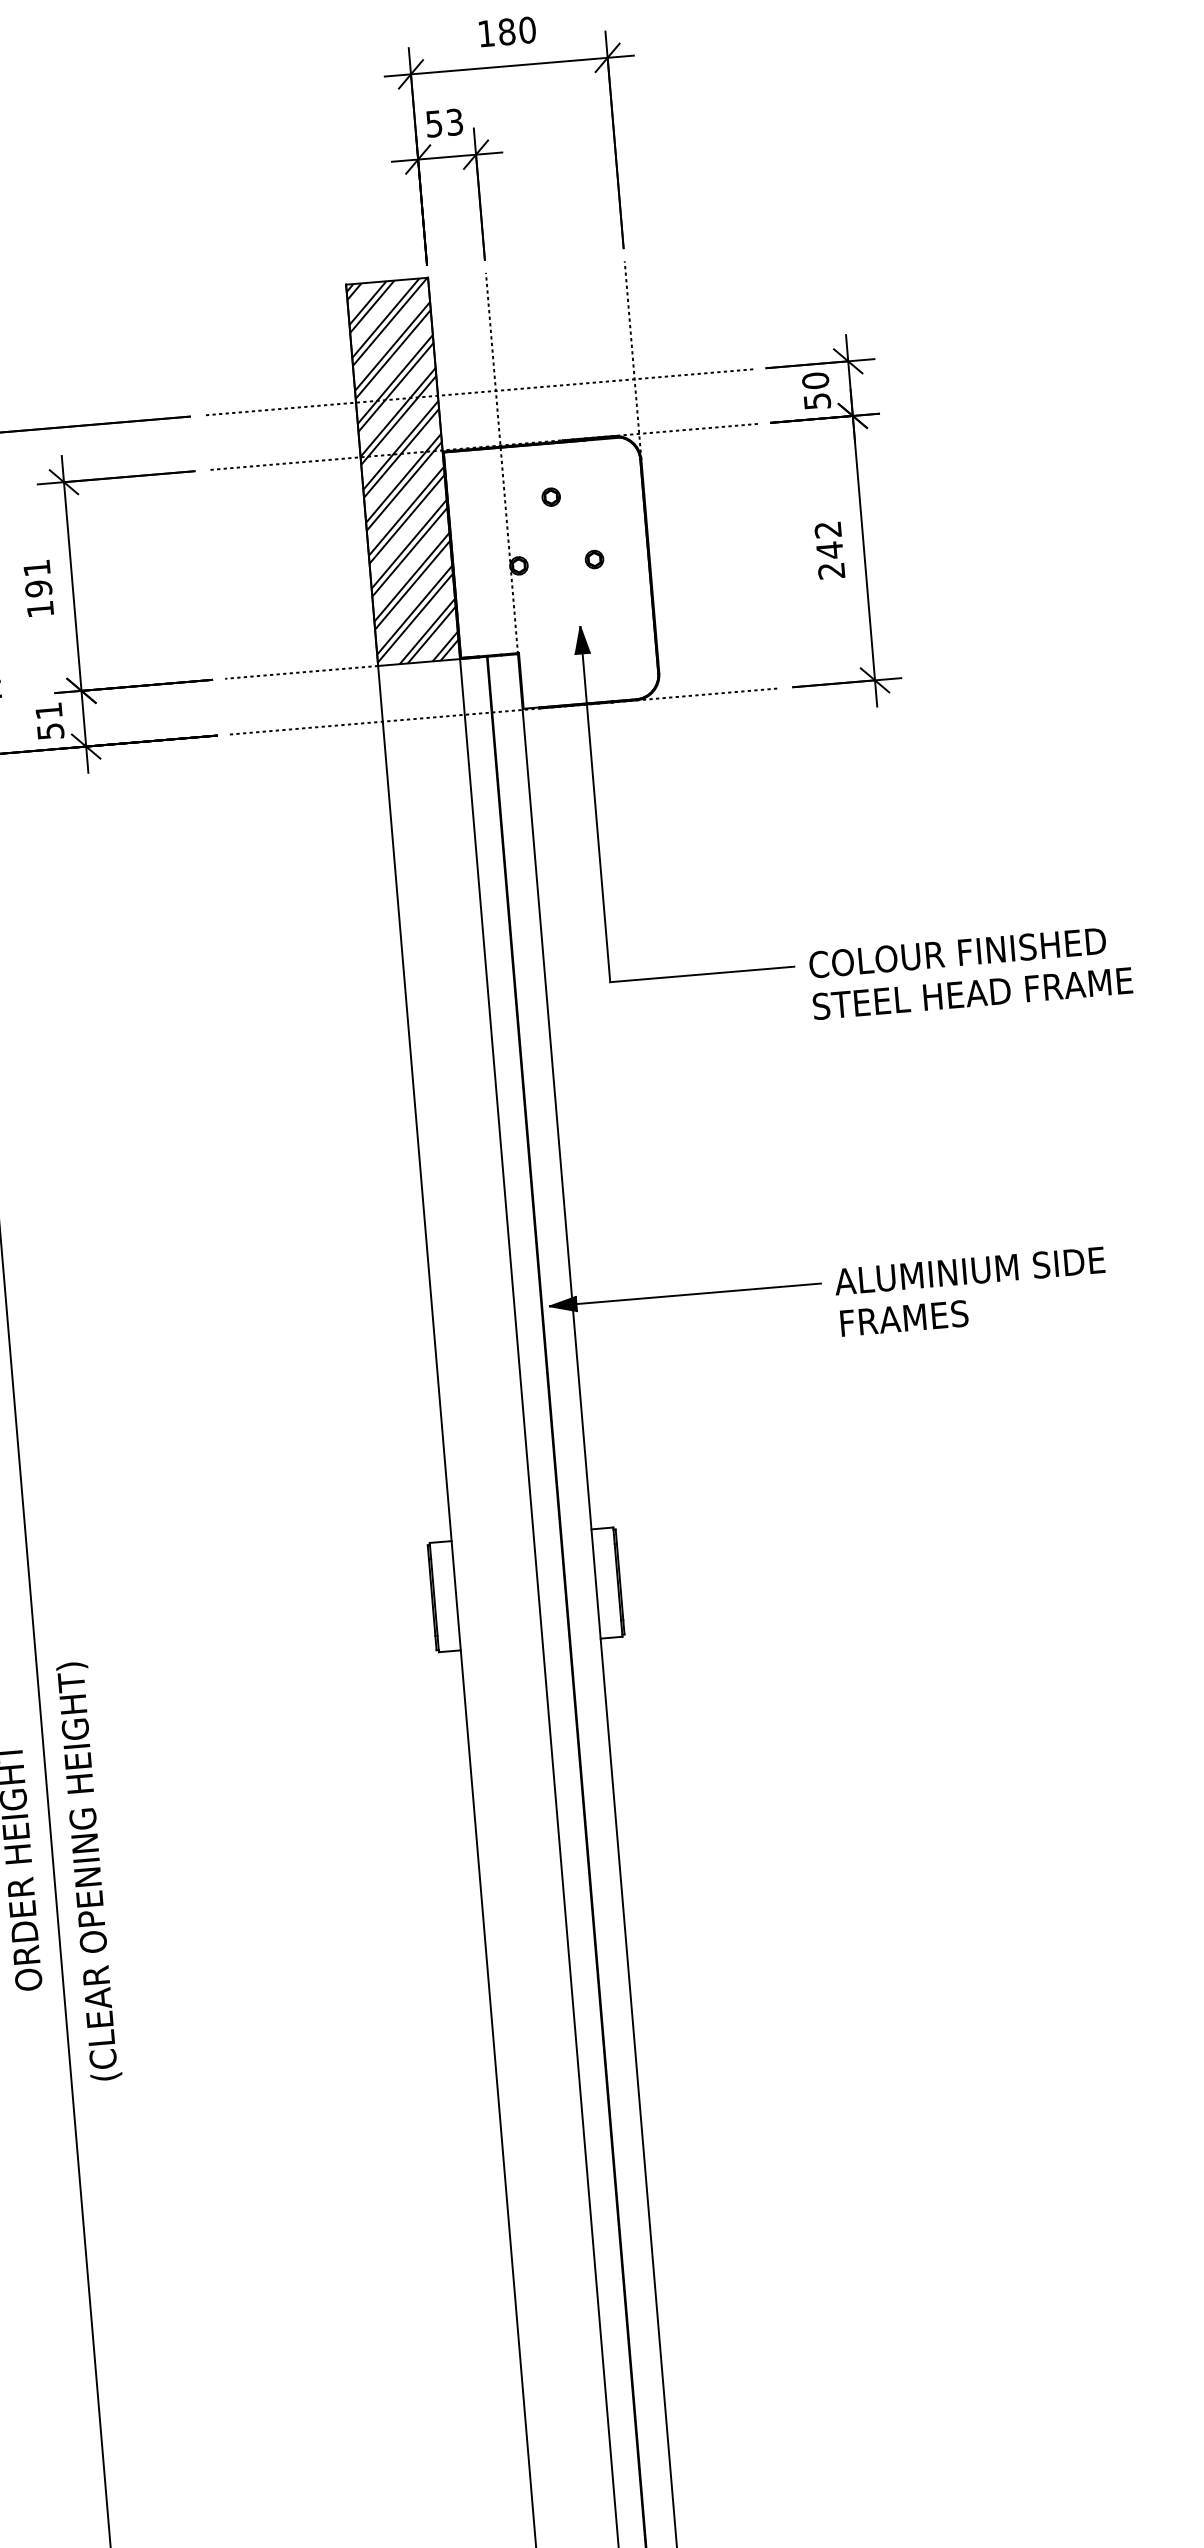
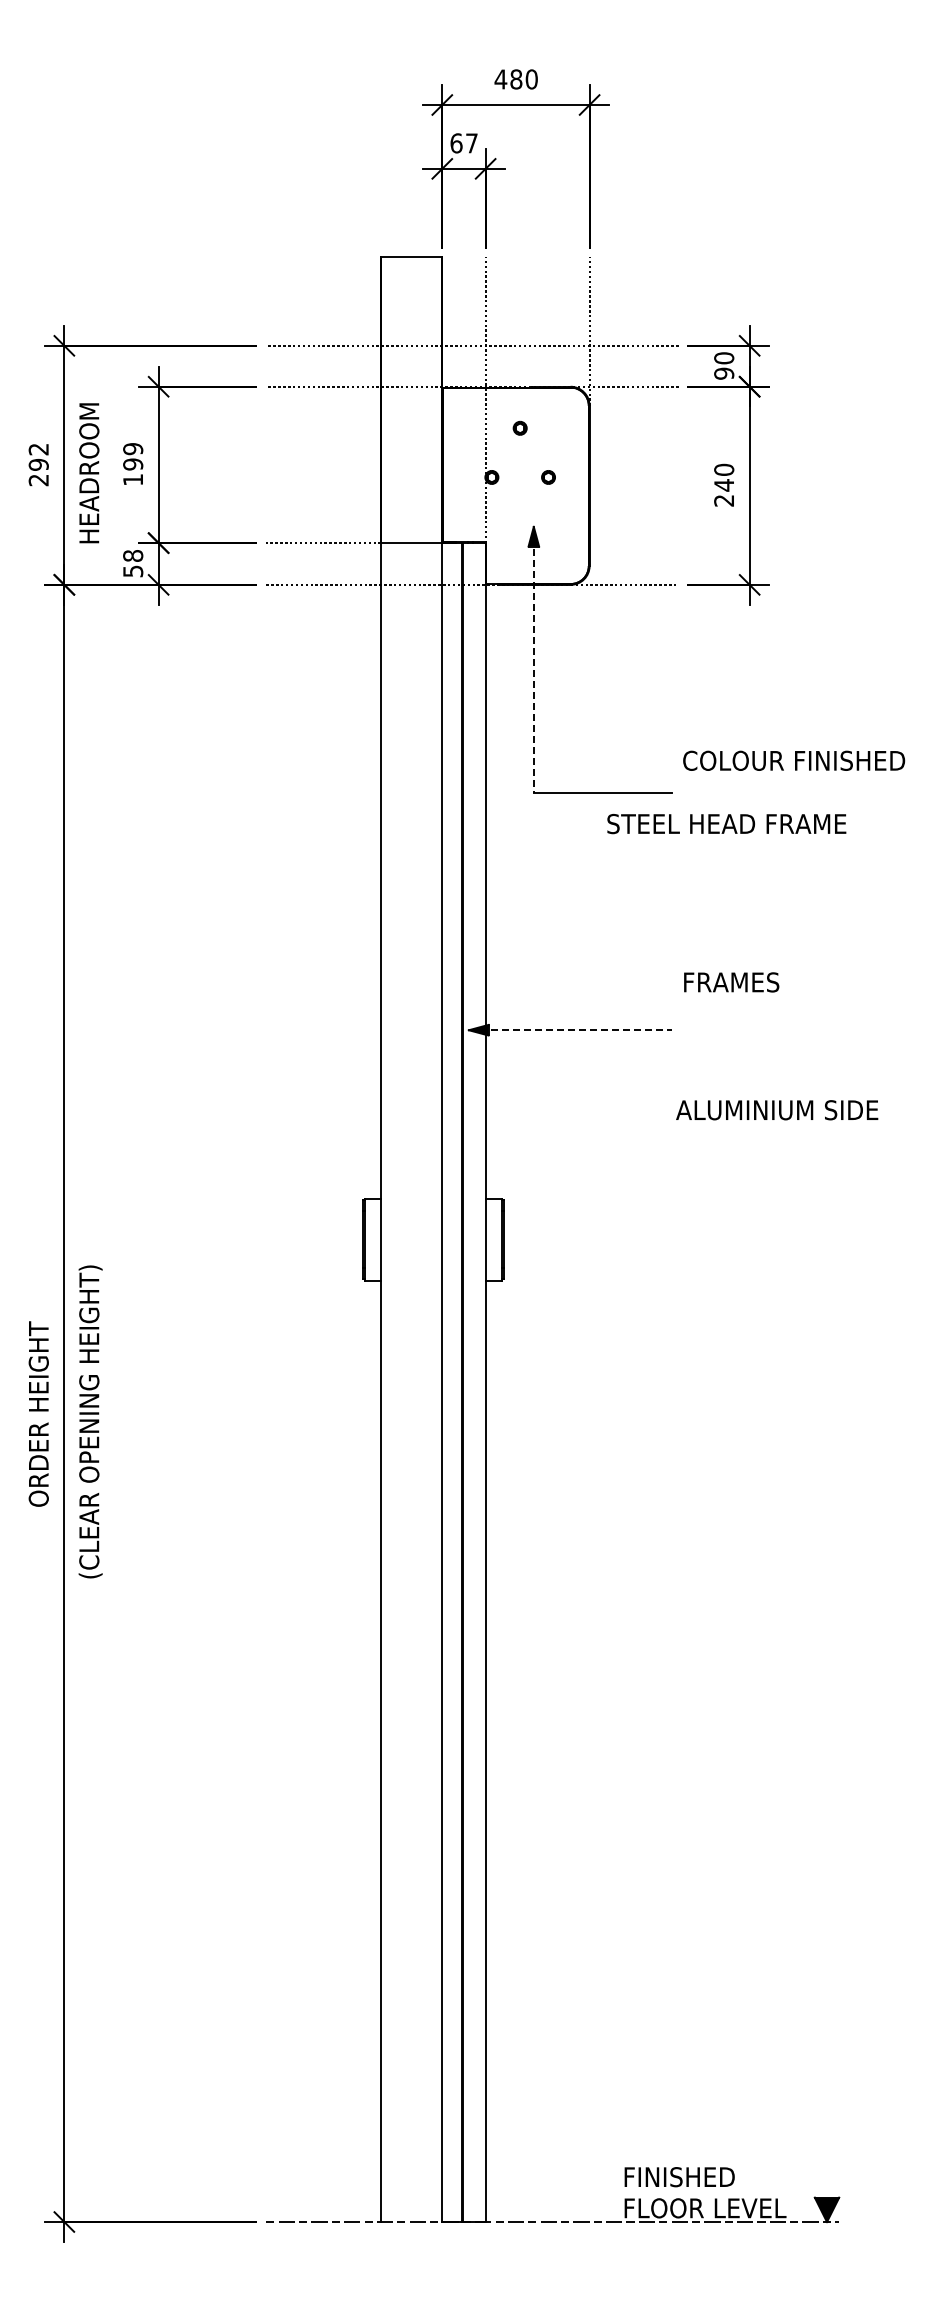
text: (485, 33) -> (500, 79), 180 -> 480
text: (443, 123) -> (463, 143), 53 -> 67
text: (816, 401) -> (723, 373), 50 -> 90
hatch: (403, 472) -> (411, 400), removed
text: (828, 529) -> (724, 469), 242 -> 240
text: (37, 568) -> (133, 449), 191 -> 199
text: (49, 710) -> (133, 555), 51 -> 58
line: (594, 804) -> (533, 659), solid -> dashed
text: (958, 952) -> (794, 760), moved
text: (972, 994) -> (726, 824), moved
text: (970, 1271) -> (777, 1110), moved
line: (685, 1295) -> (570, 1030), solid -> dashed
text: (904, 1318) -> (731, 982), moved

